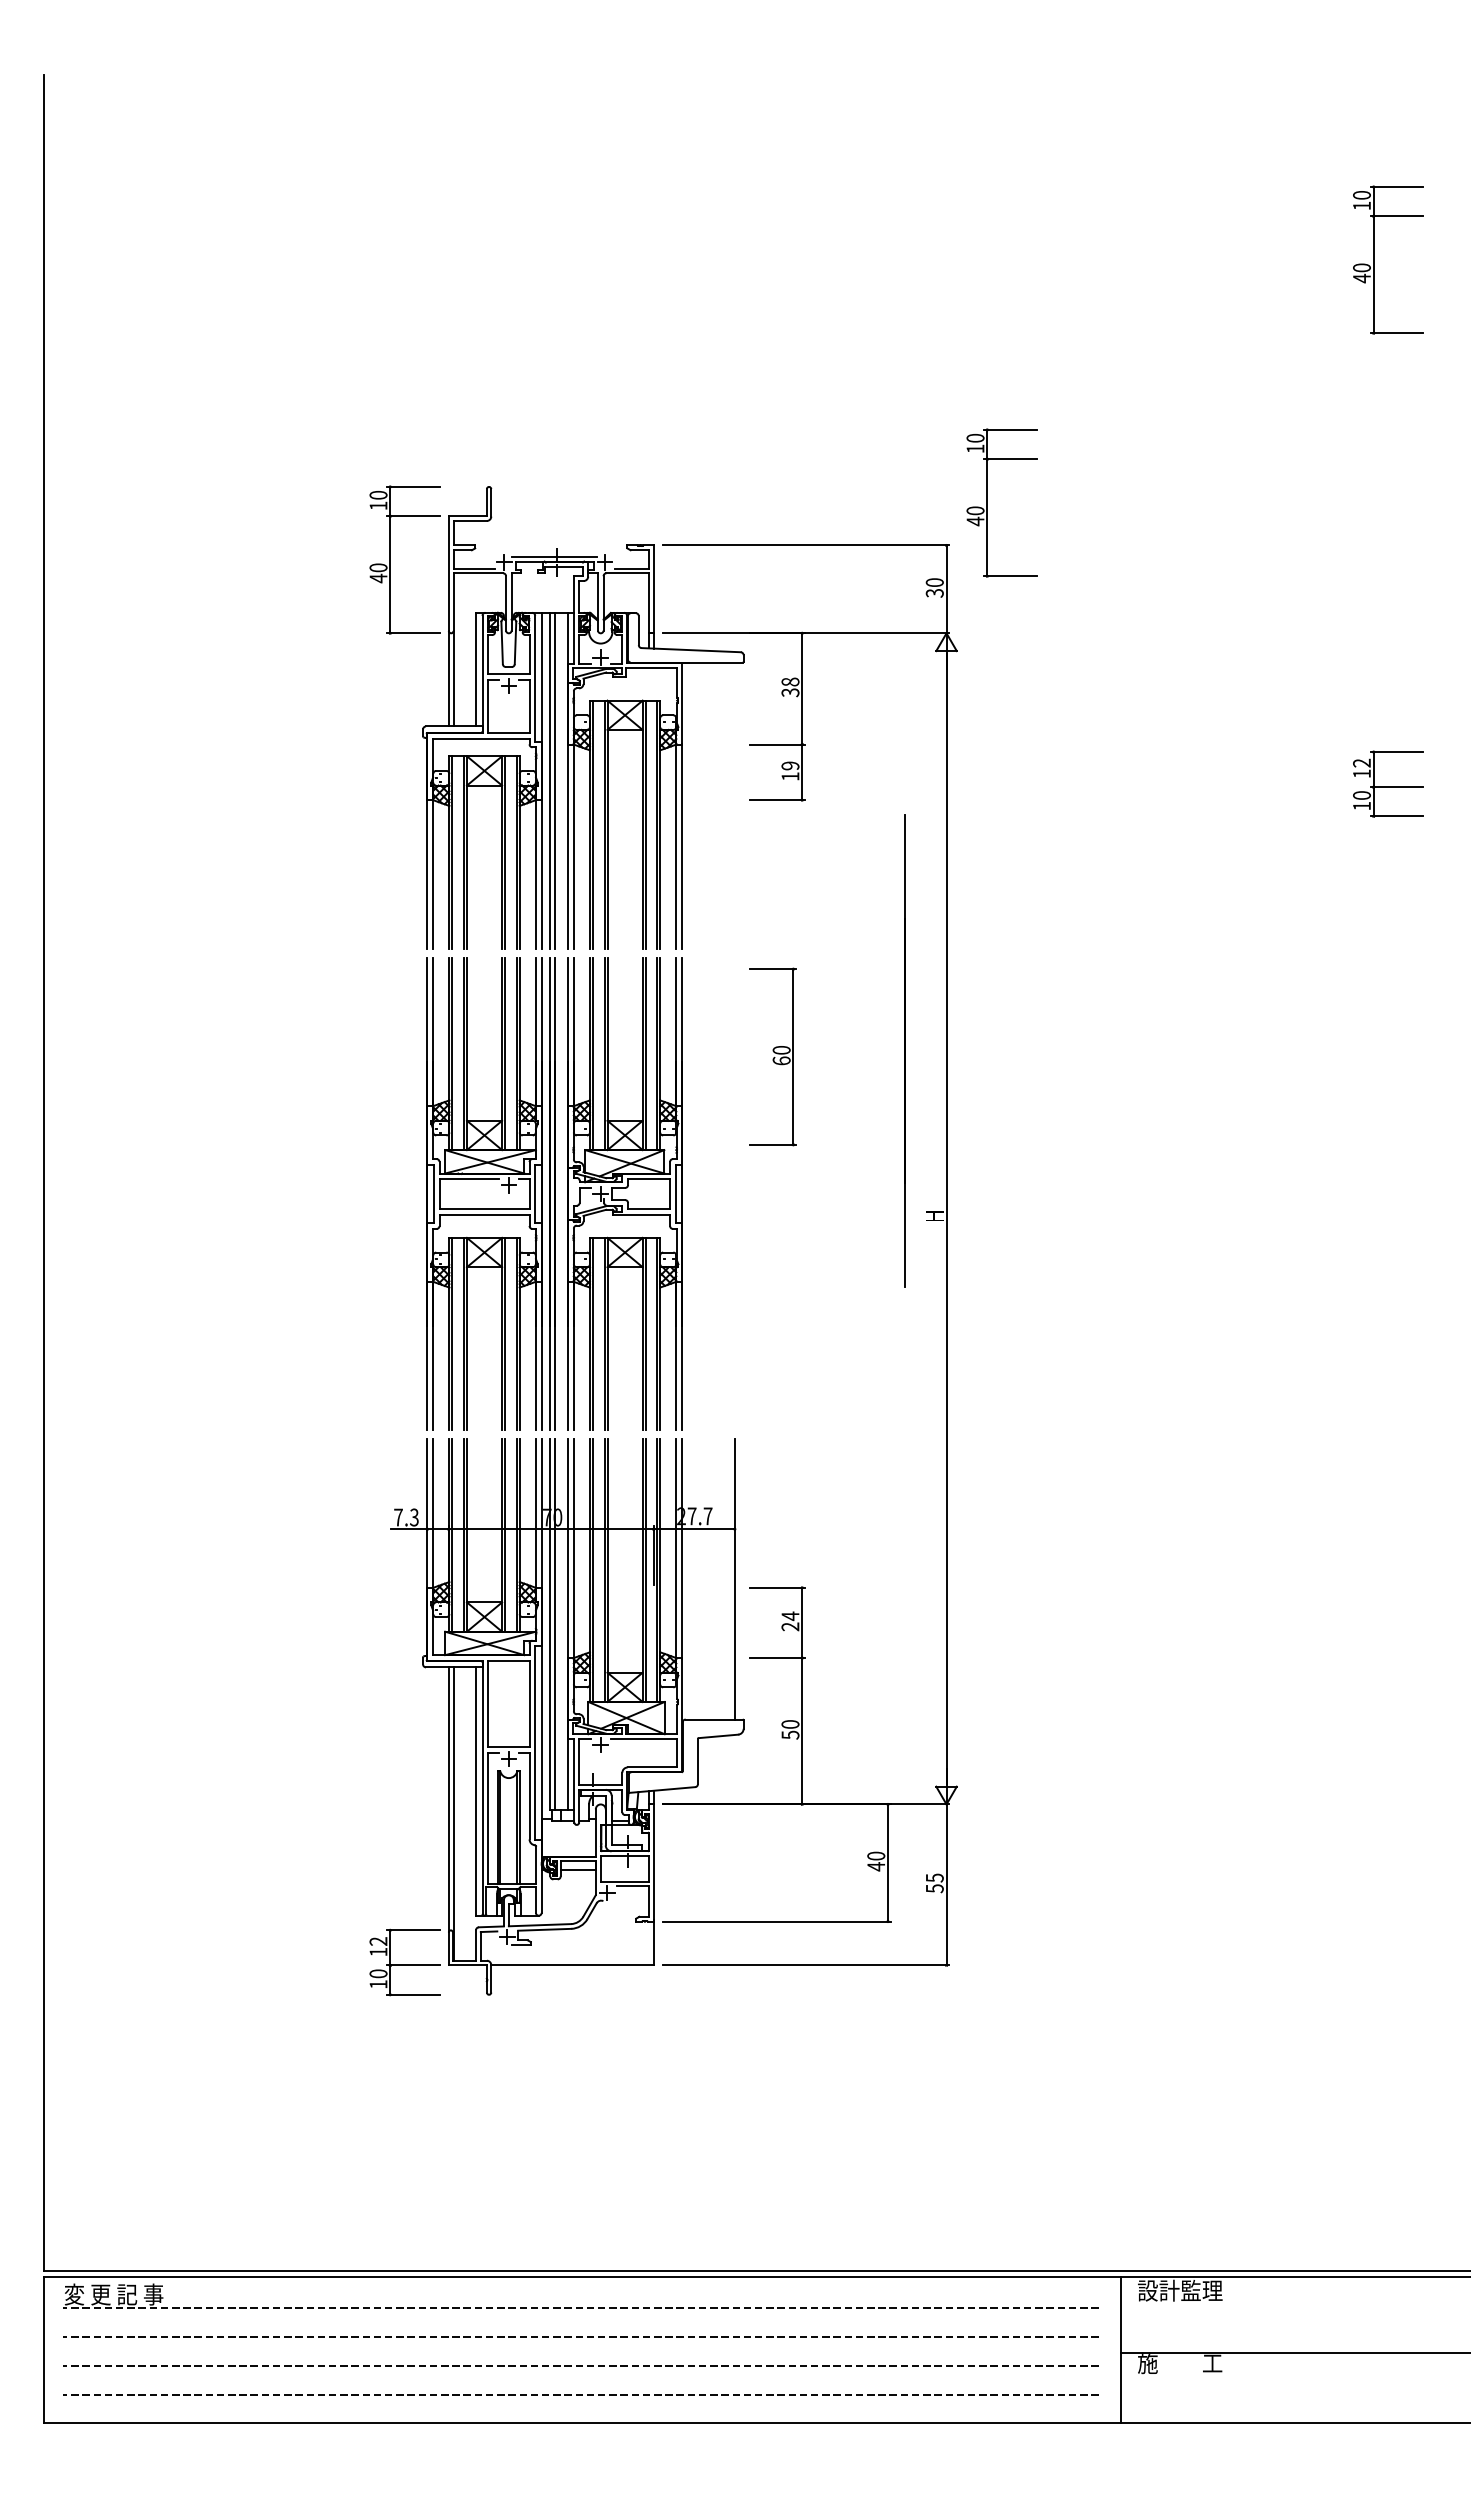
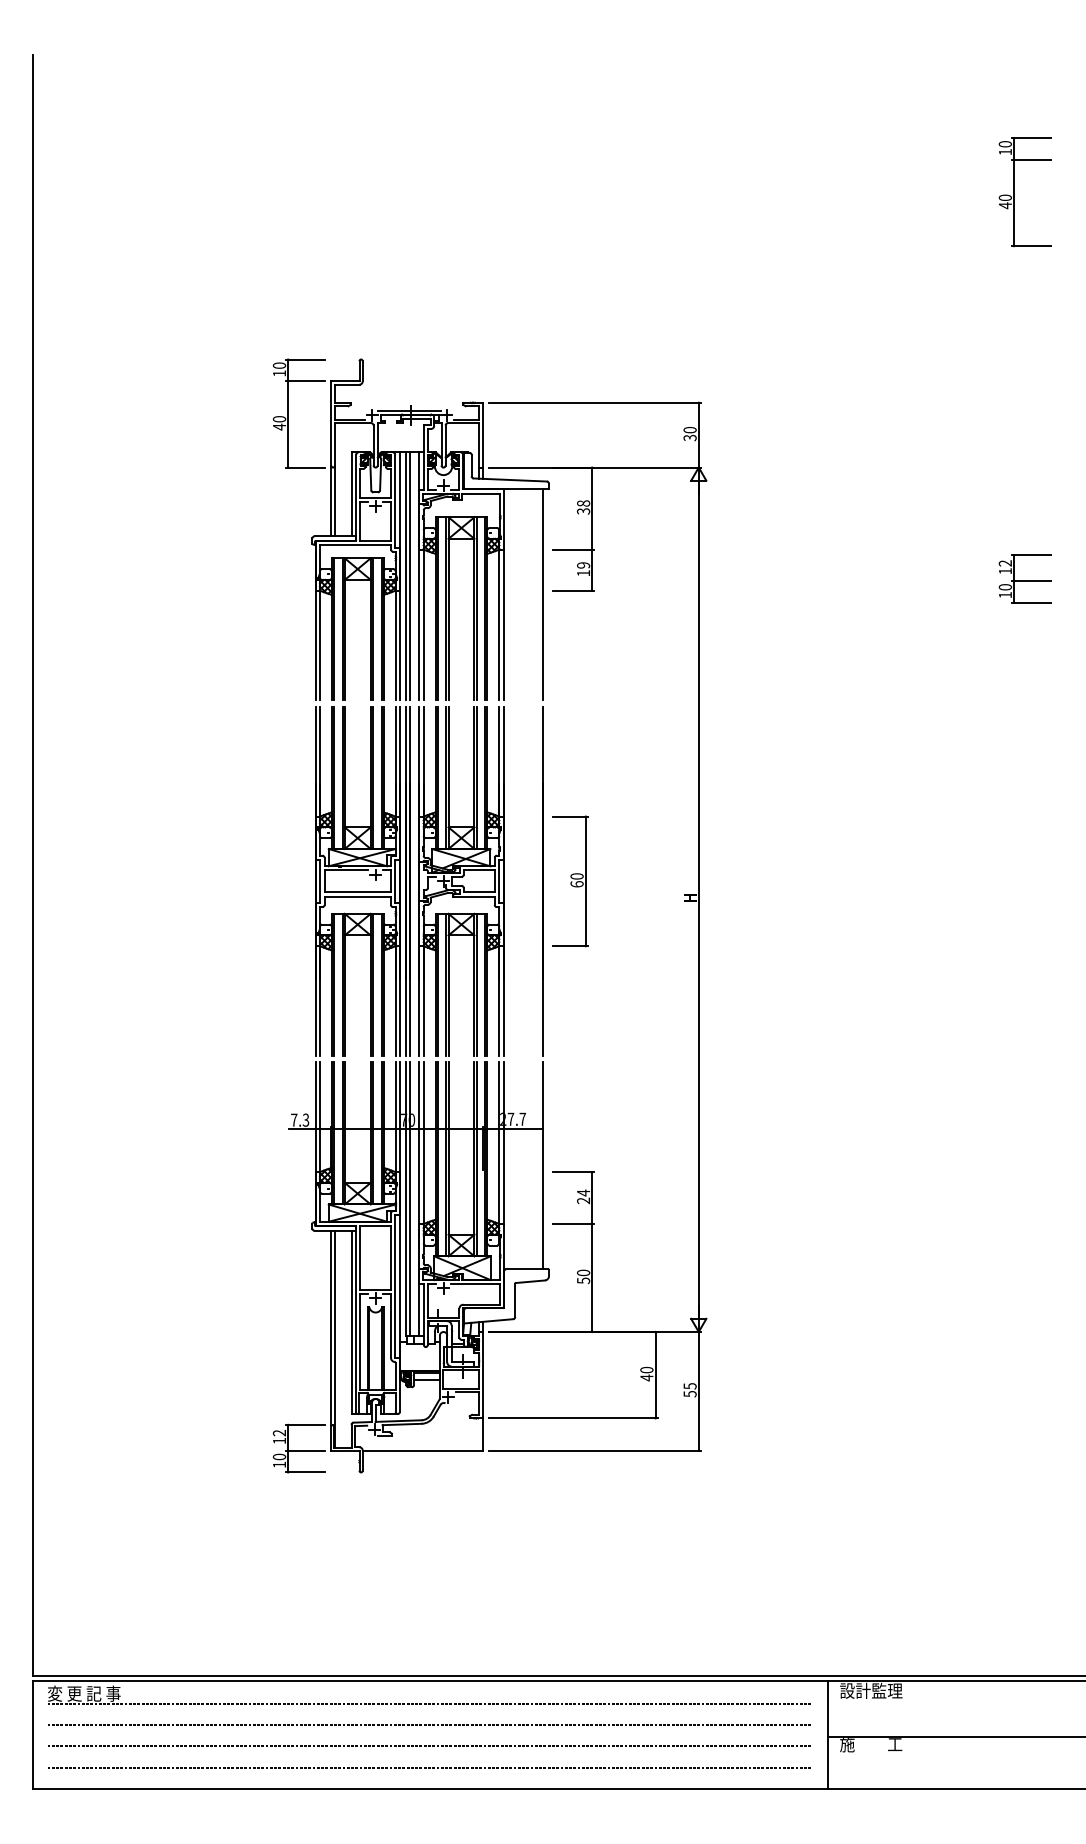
part: (987, 502) -> (729, 371), removed
line: (734, 805) -> (542, 594), added
line: (904, 1050) -> (542, 881), moved
part: (772, 1056) -> (570, 881), moved

